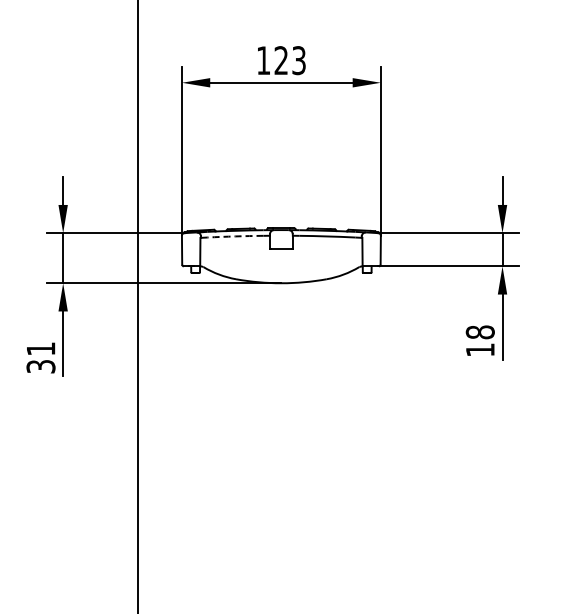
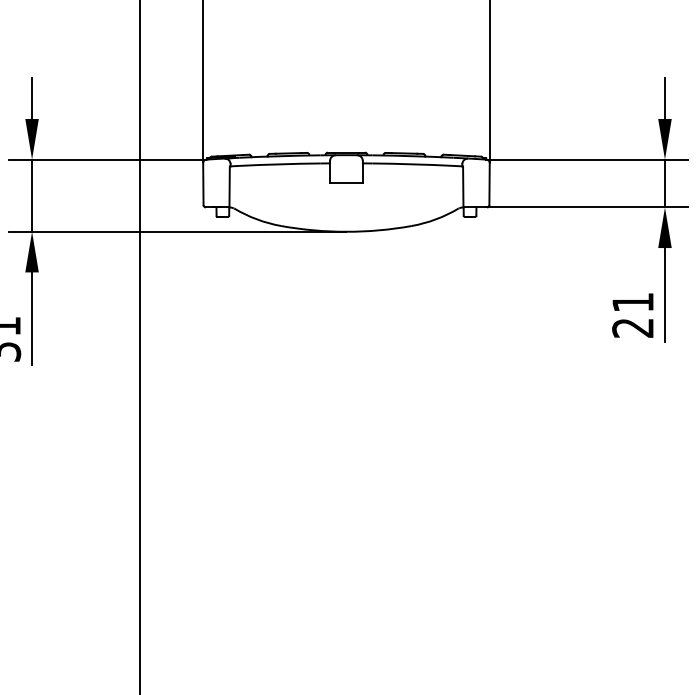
arc: (235, 236) -> (280, 164), dashed -> solid
text: (479, 340) -> (631, 314), 18 -> 21

